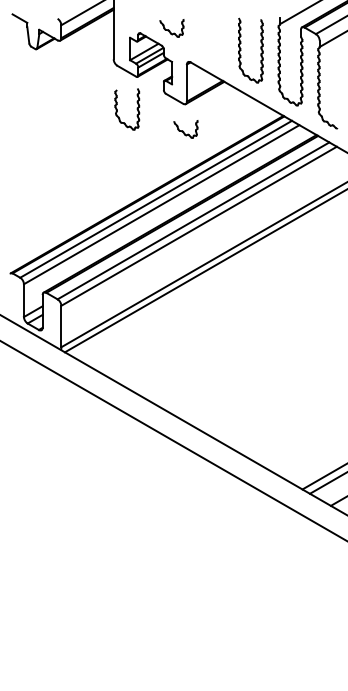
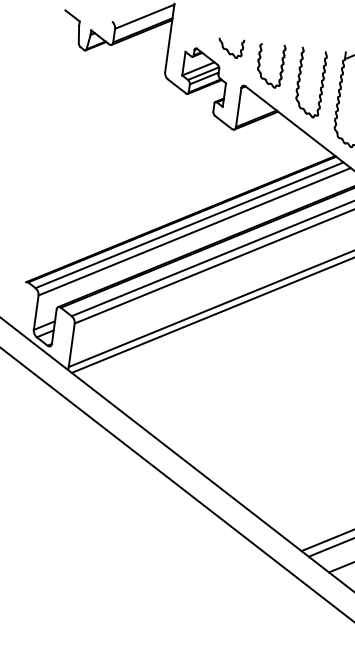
part: (136, 109) -> (280, 66), moved
part: (185, 129) -> (230, 156), removed

